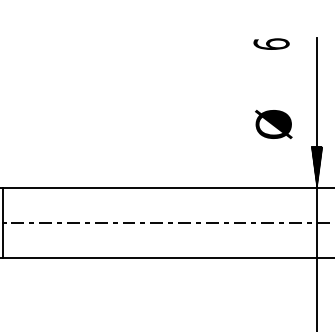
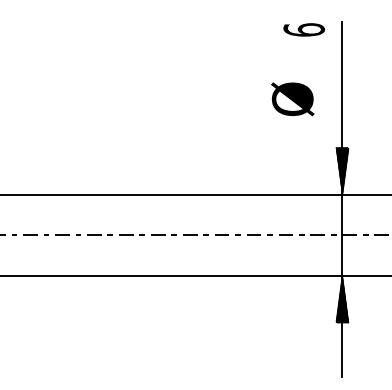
text: (271, 43) -> (304, 29), moved
text: (273, 124) -> (292, 99), moved
hatch: (317, 277) -> (342, 298), added

